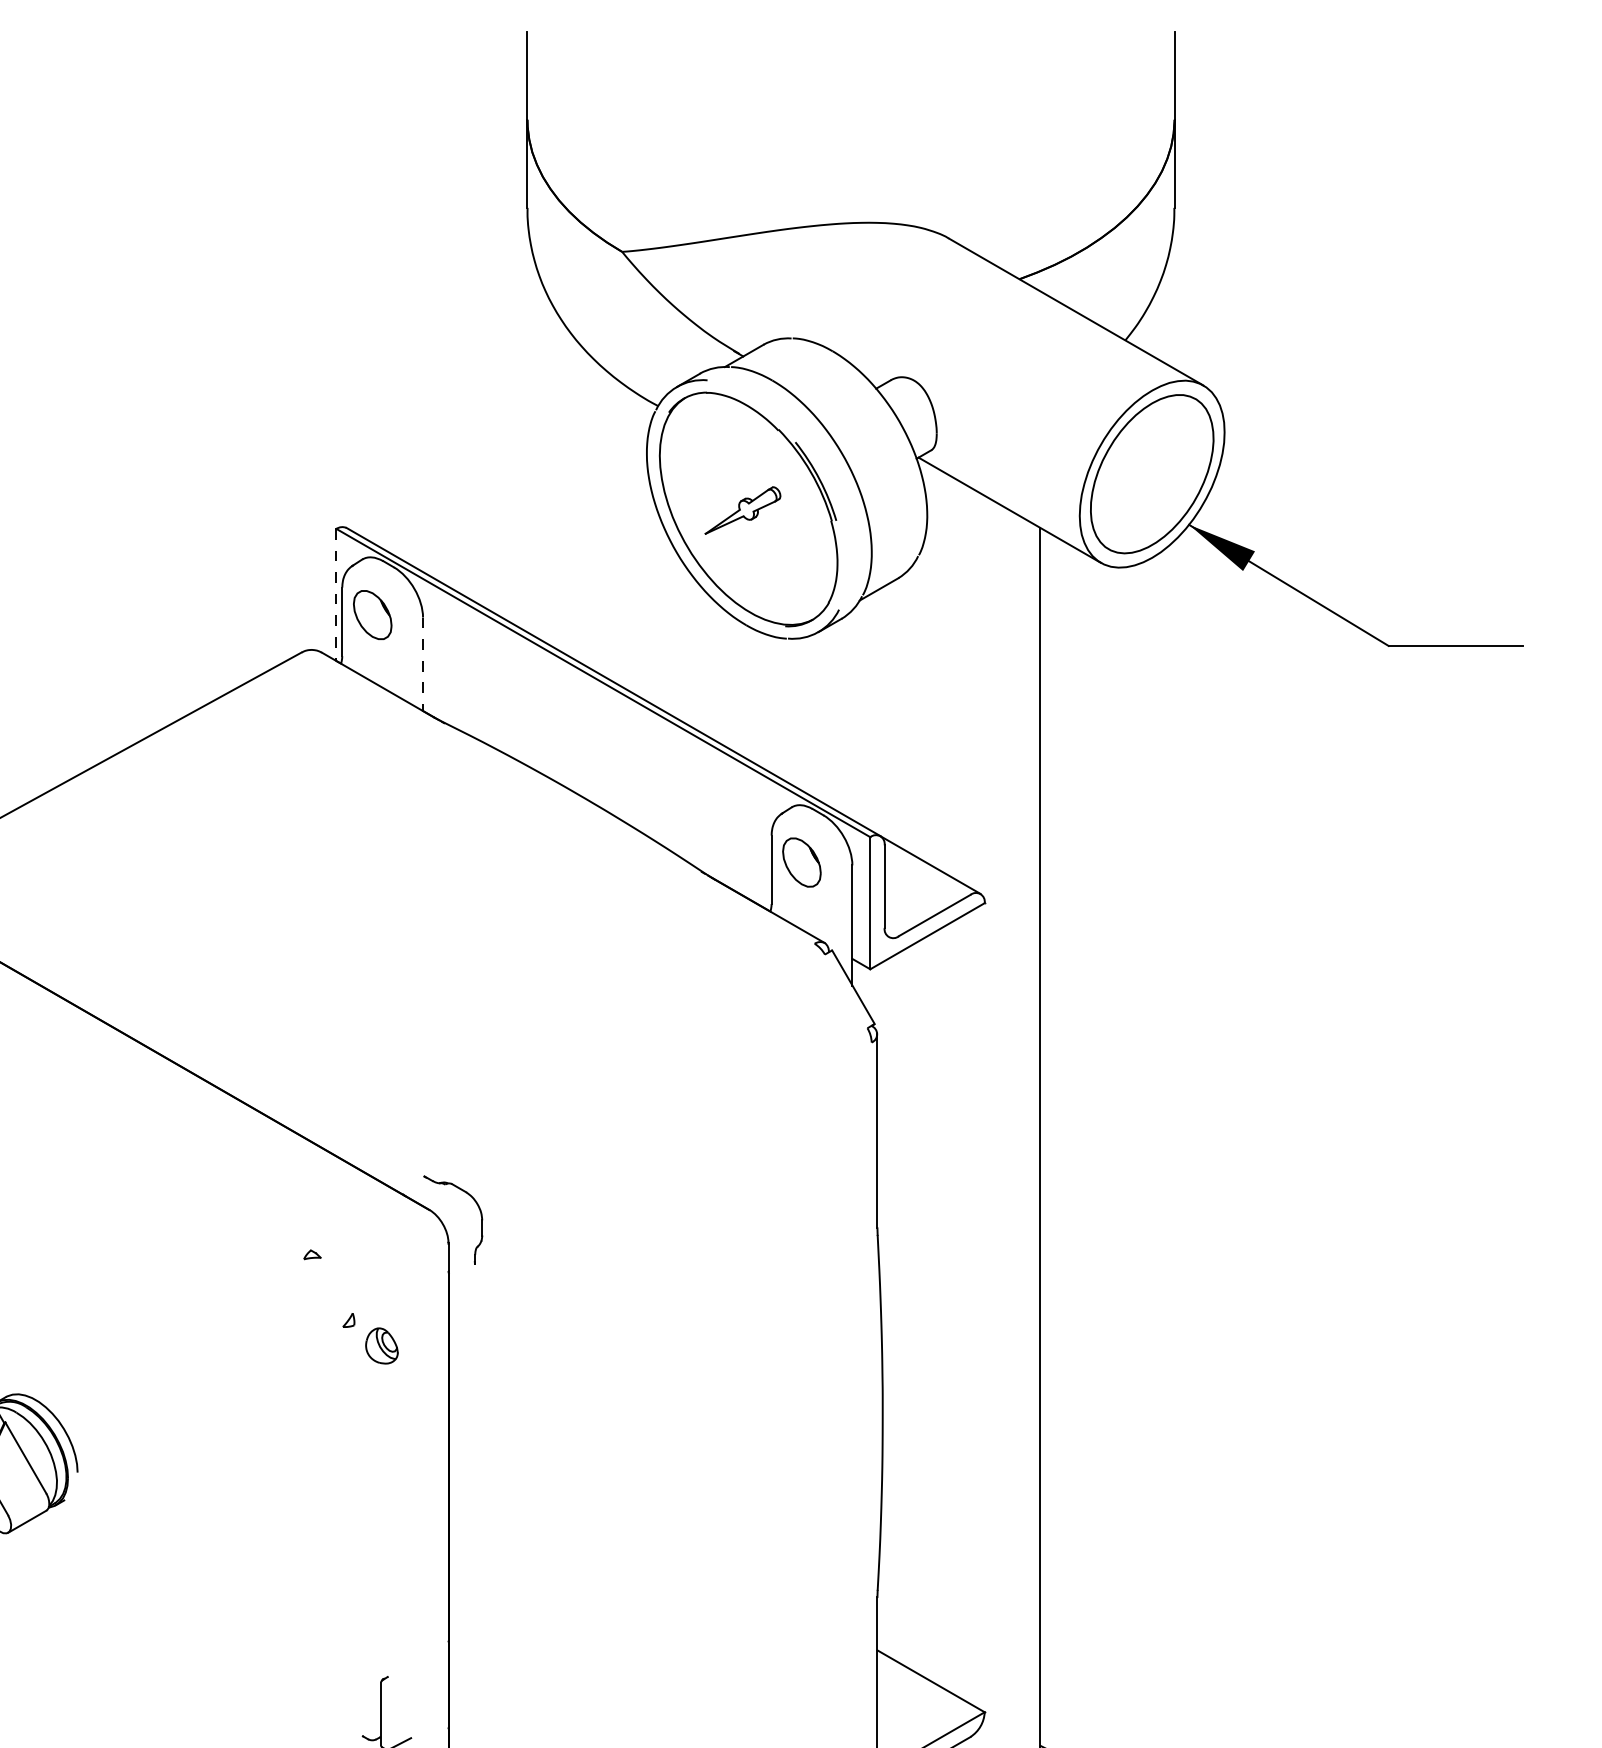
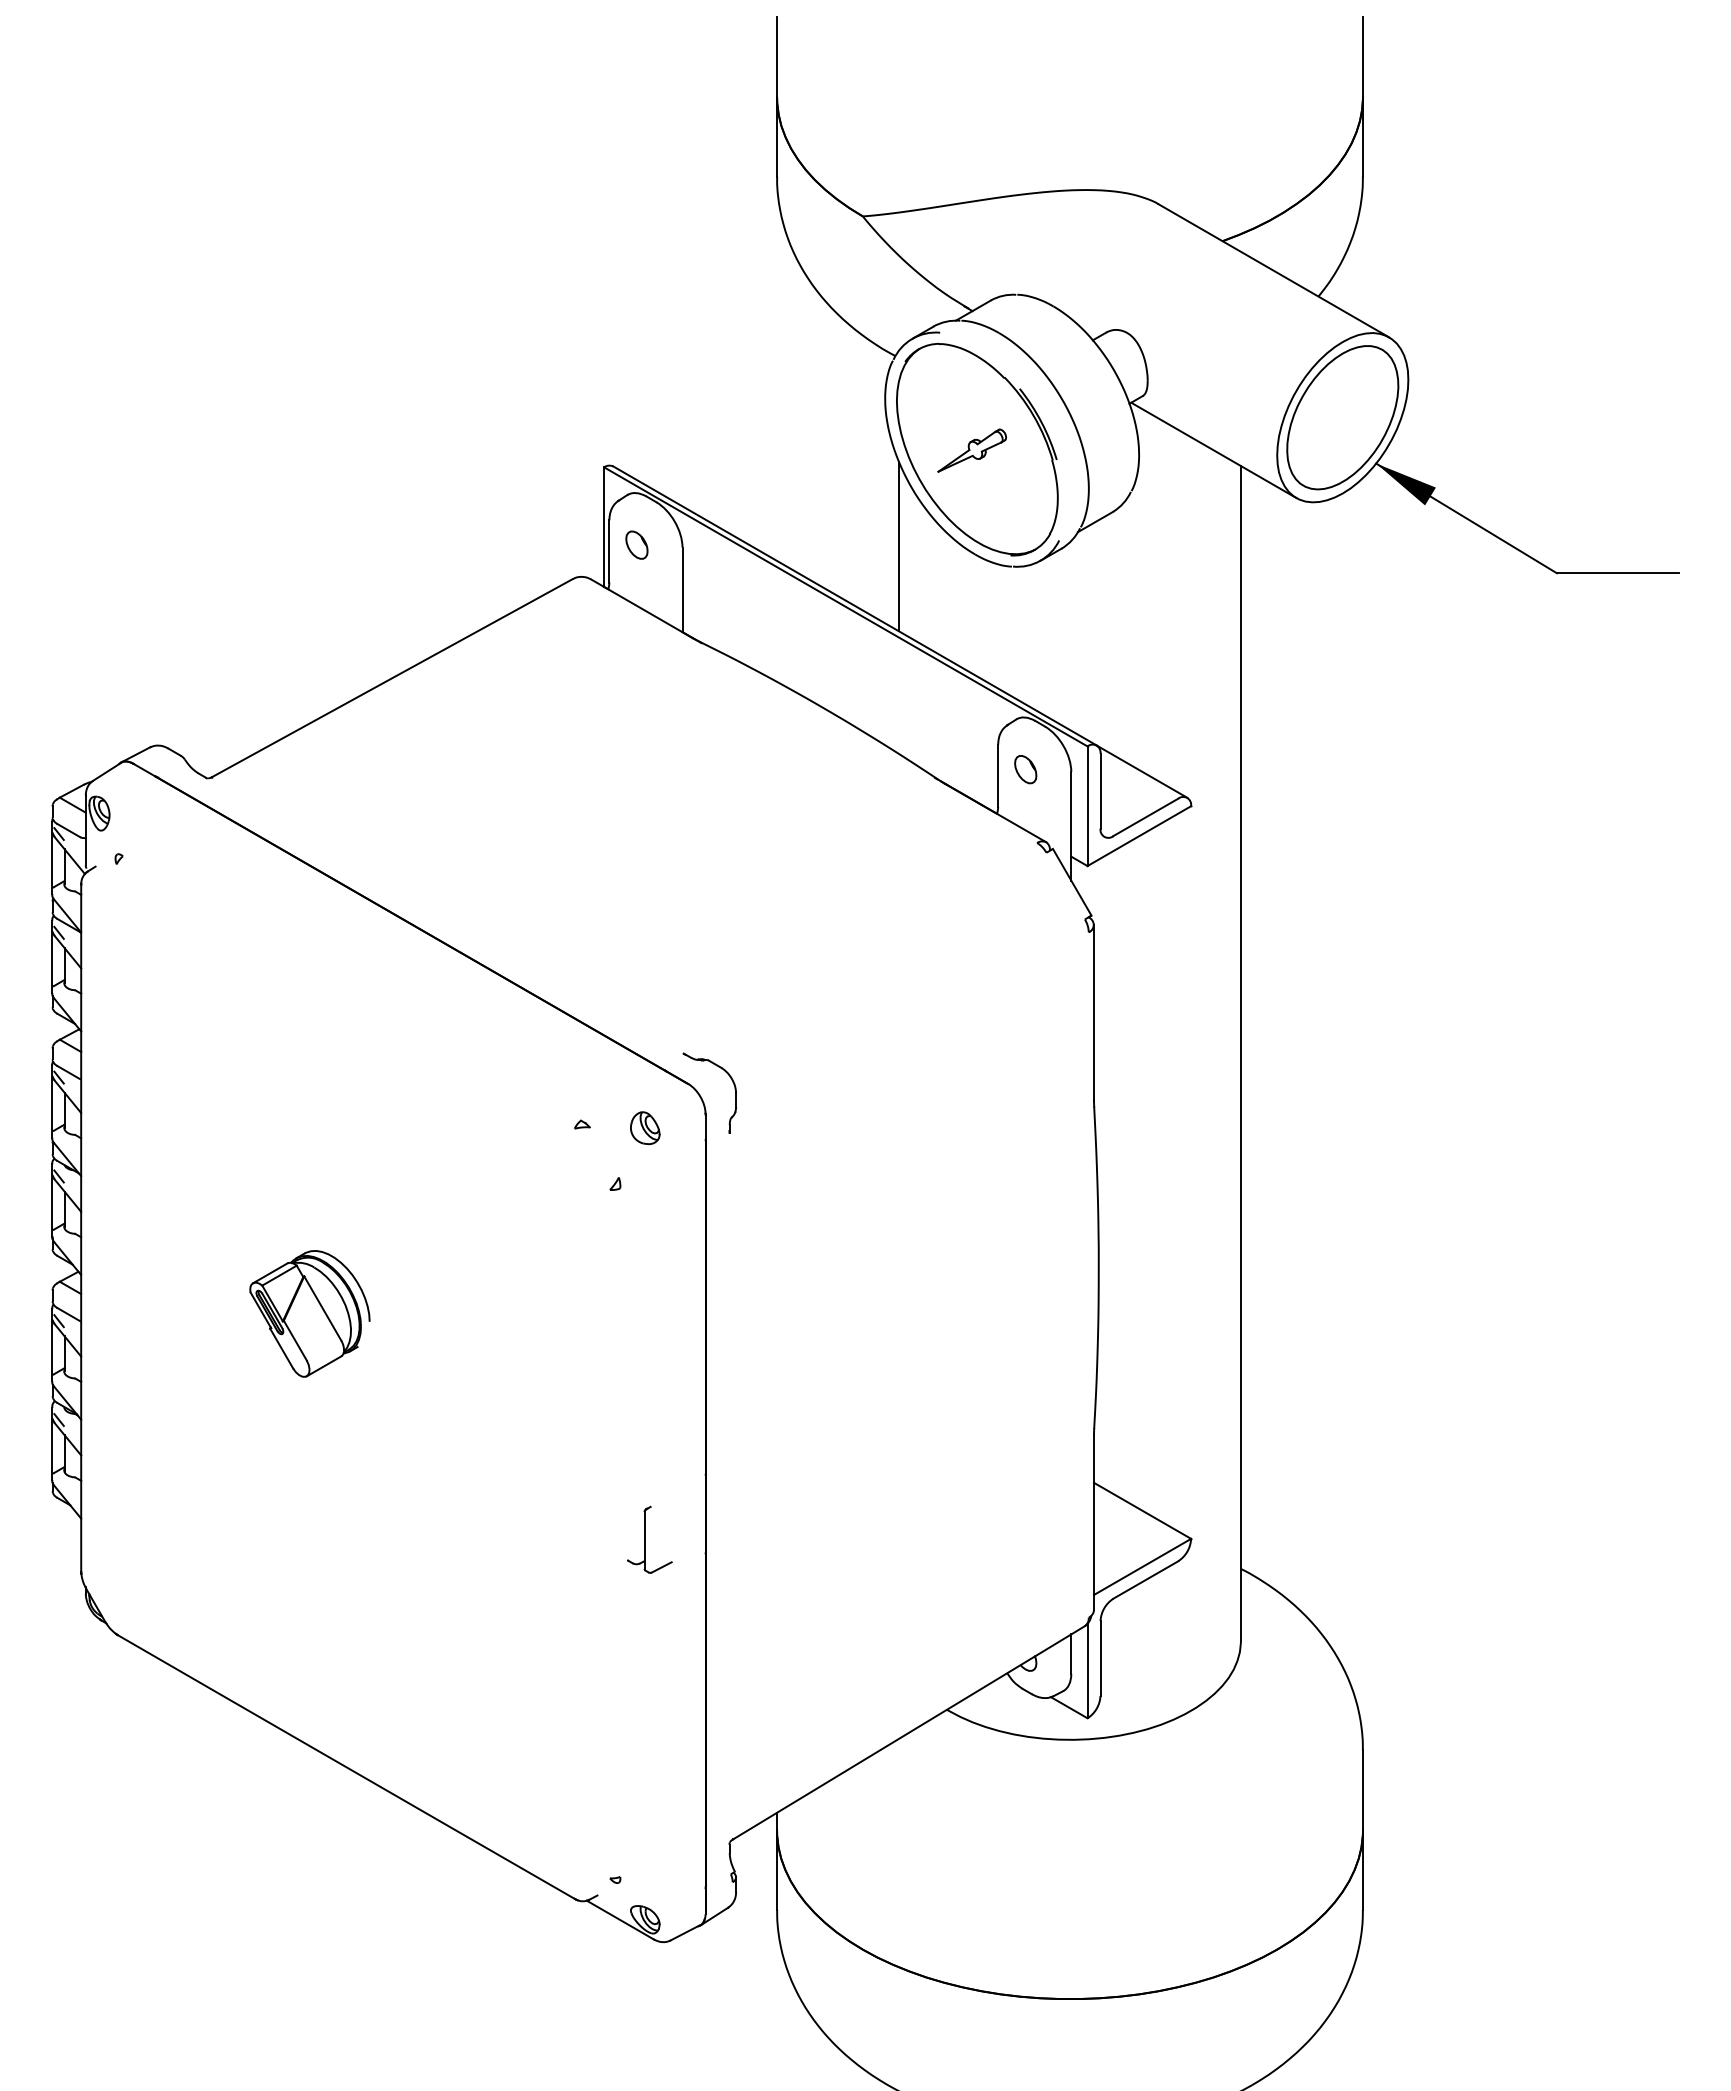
line: (336, 595) -> (604, 527), dashed -> solid
part: (372, 614) -> (636, 544), size x0.62
line: (662, 616) -> (899, 546), added
line: (423, 664) -> (682, 590), dashed -> solid
part: (801, 862) -> (1025, 769), size x0.62
part: (382, 1345) -> (645, 1127), moved

